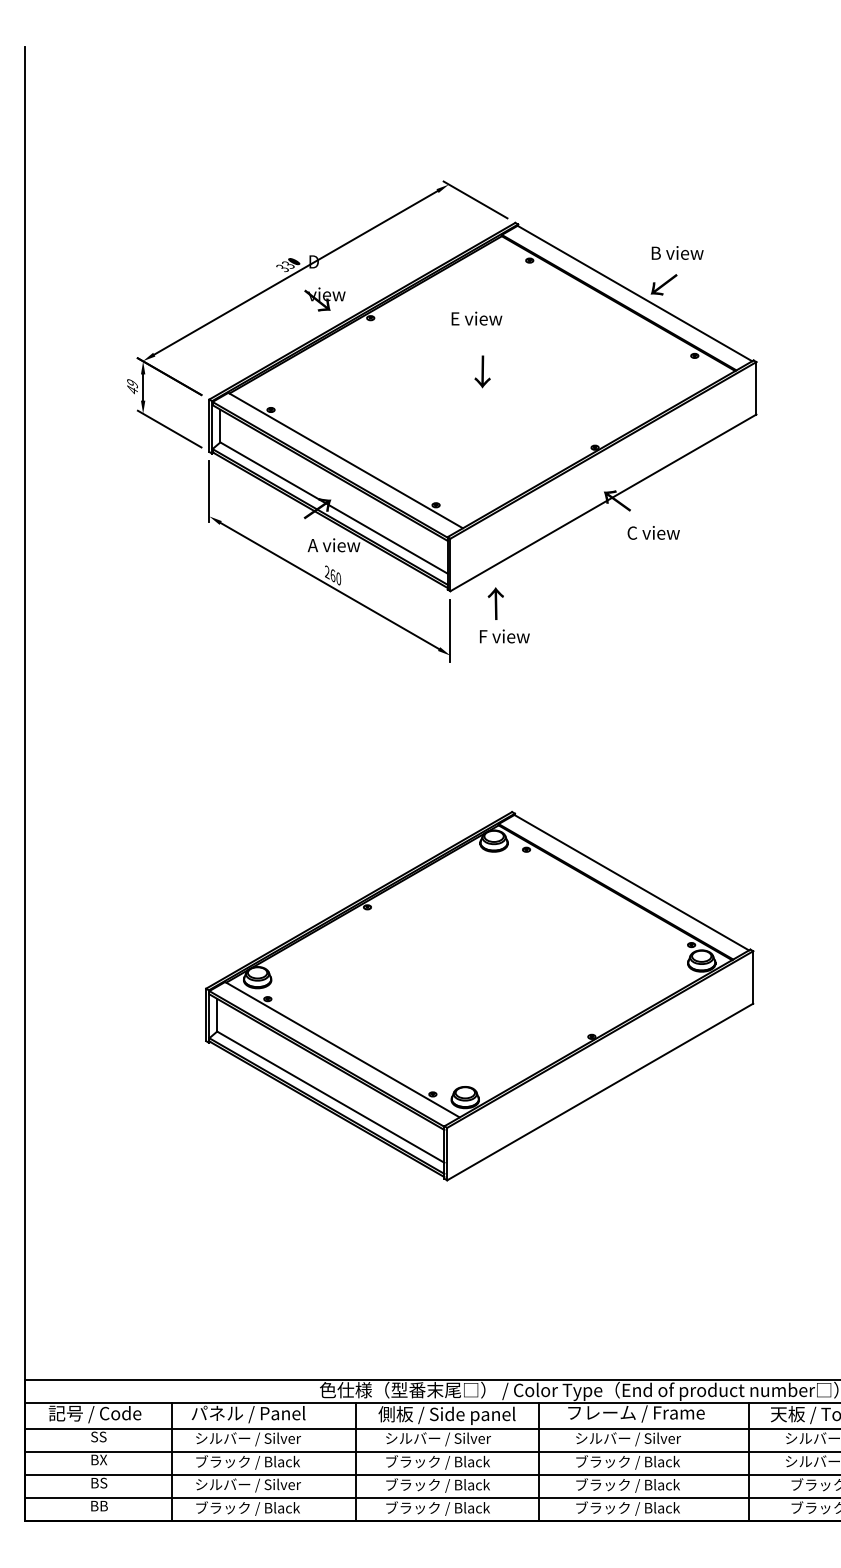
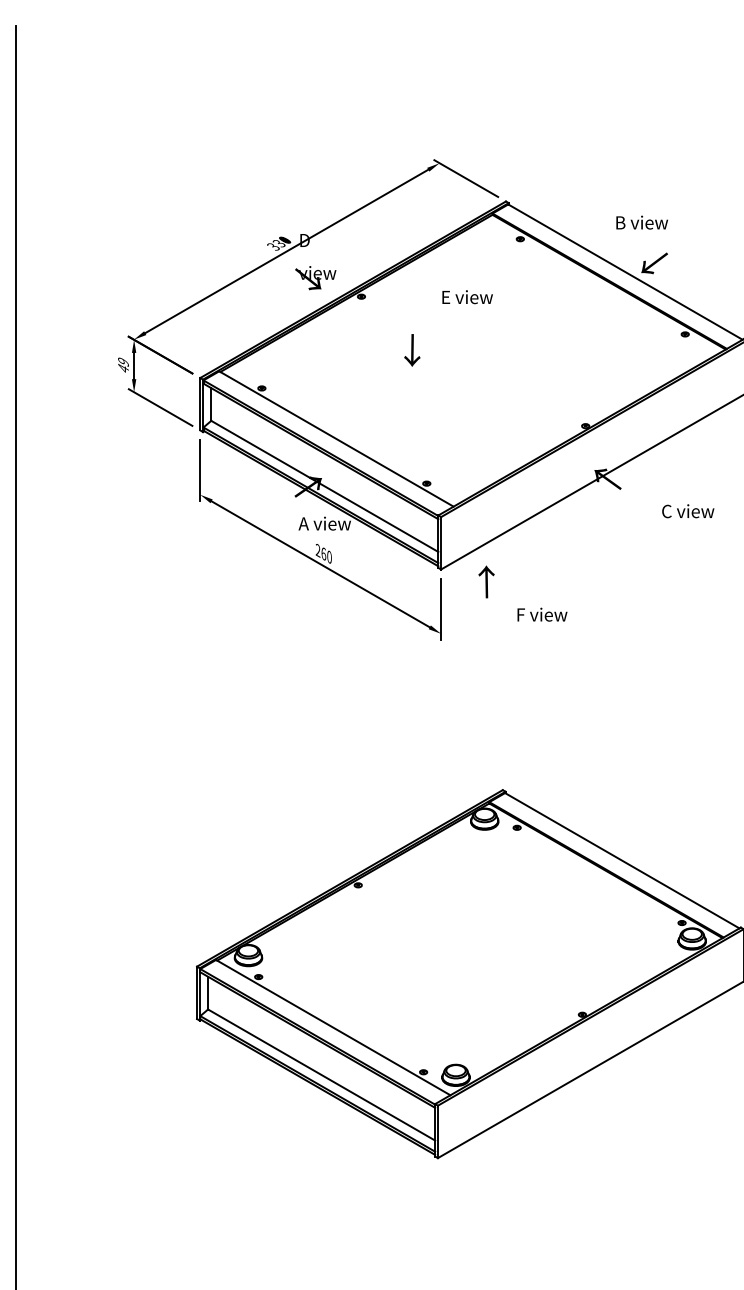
text: (677, 252) -> (642, 222), moved
text: (482, 371) -> (412, 349), moved
text: (653, 532) -> (687, 510), moved
text: (504, 636) -> (542, 614), moved

